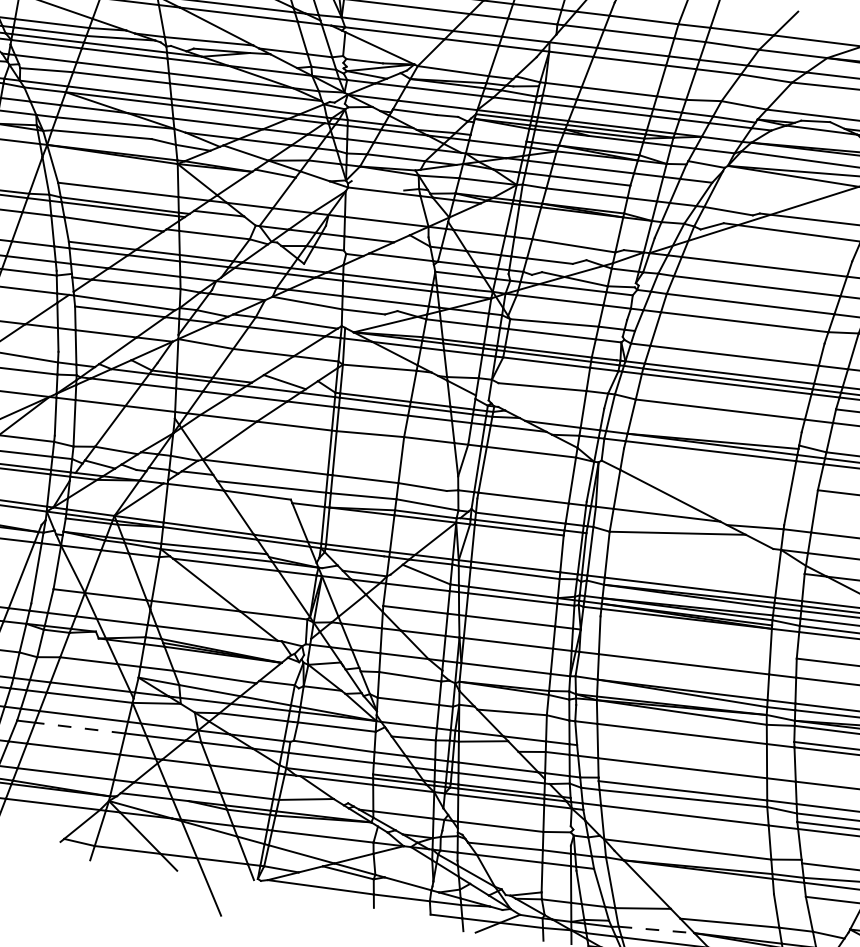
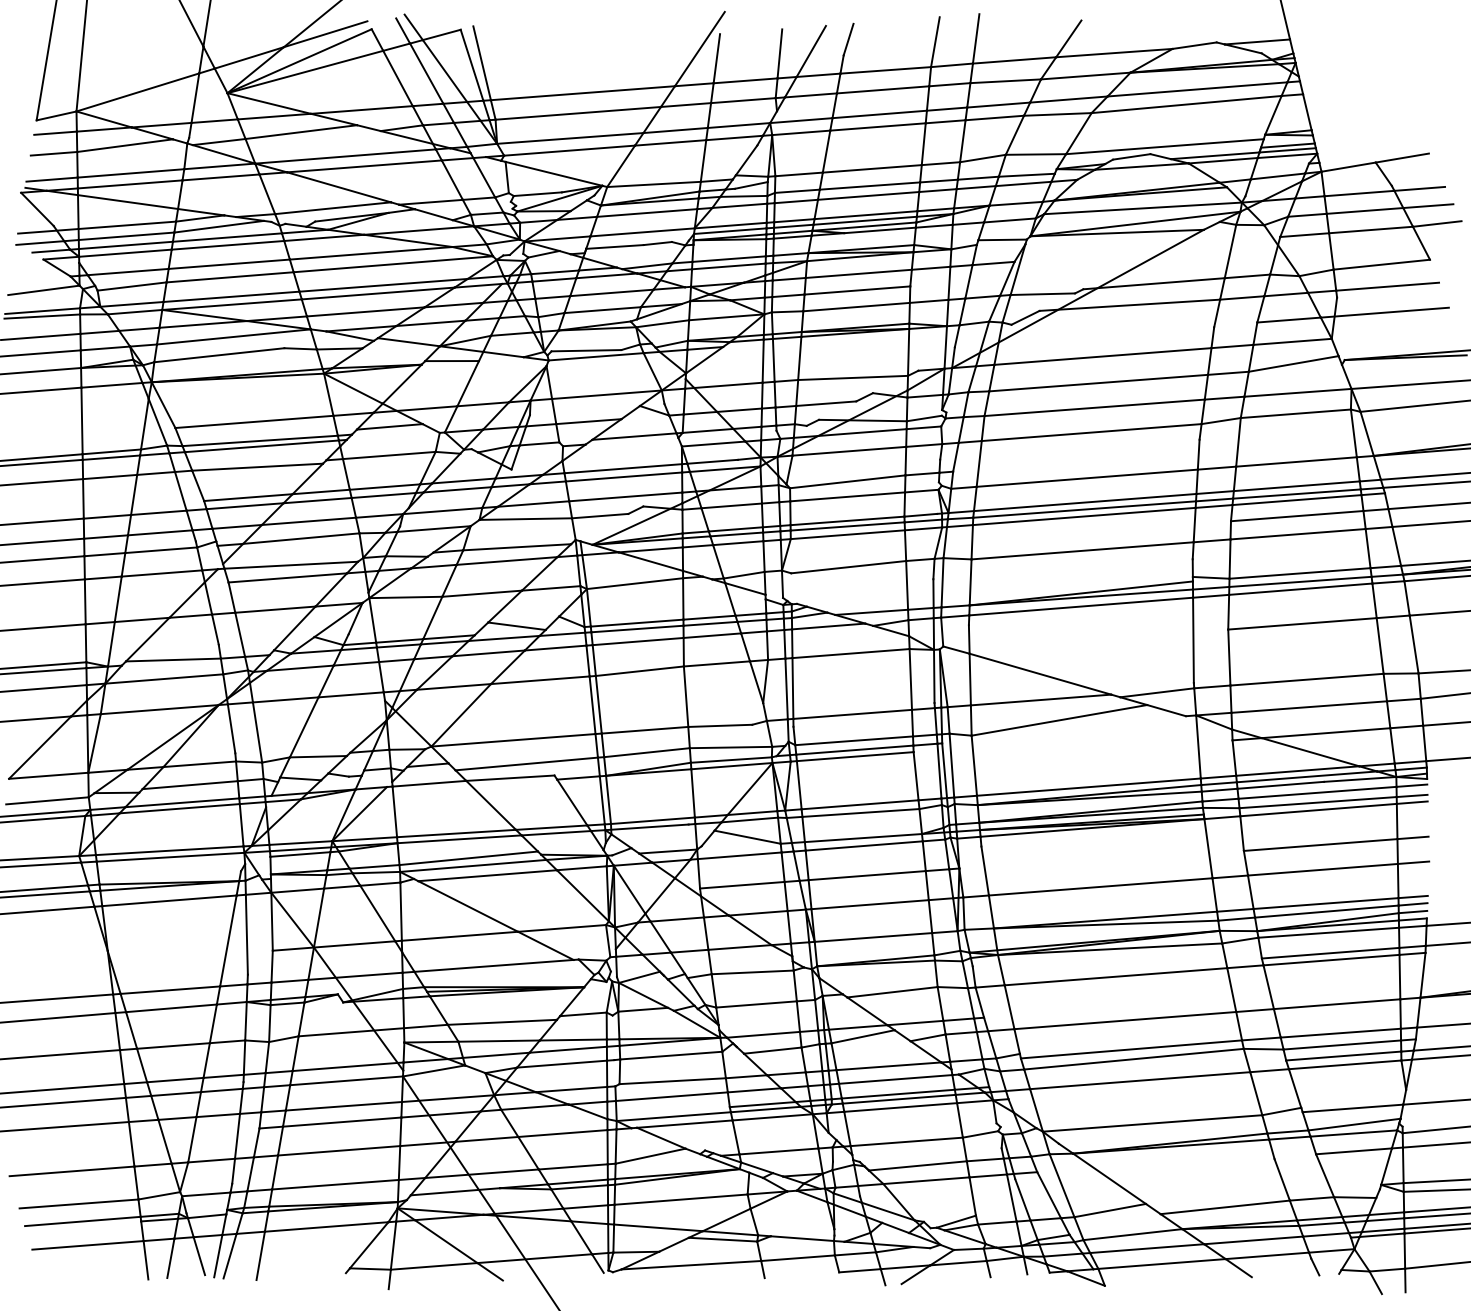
line: (498, 137) -> (728, 258), added
line: (378, 185) -> (586, 350), added
line: (79, 728) -> (341, 1122), dashed -> solid
line: (656, 929) -> (1132, 1234), dashed -> solid

